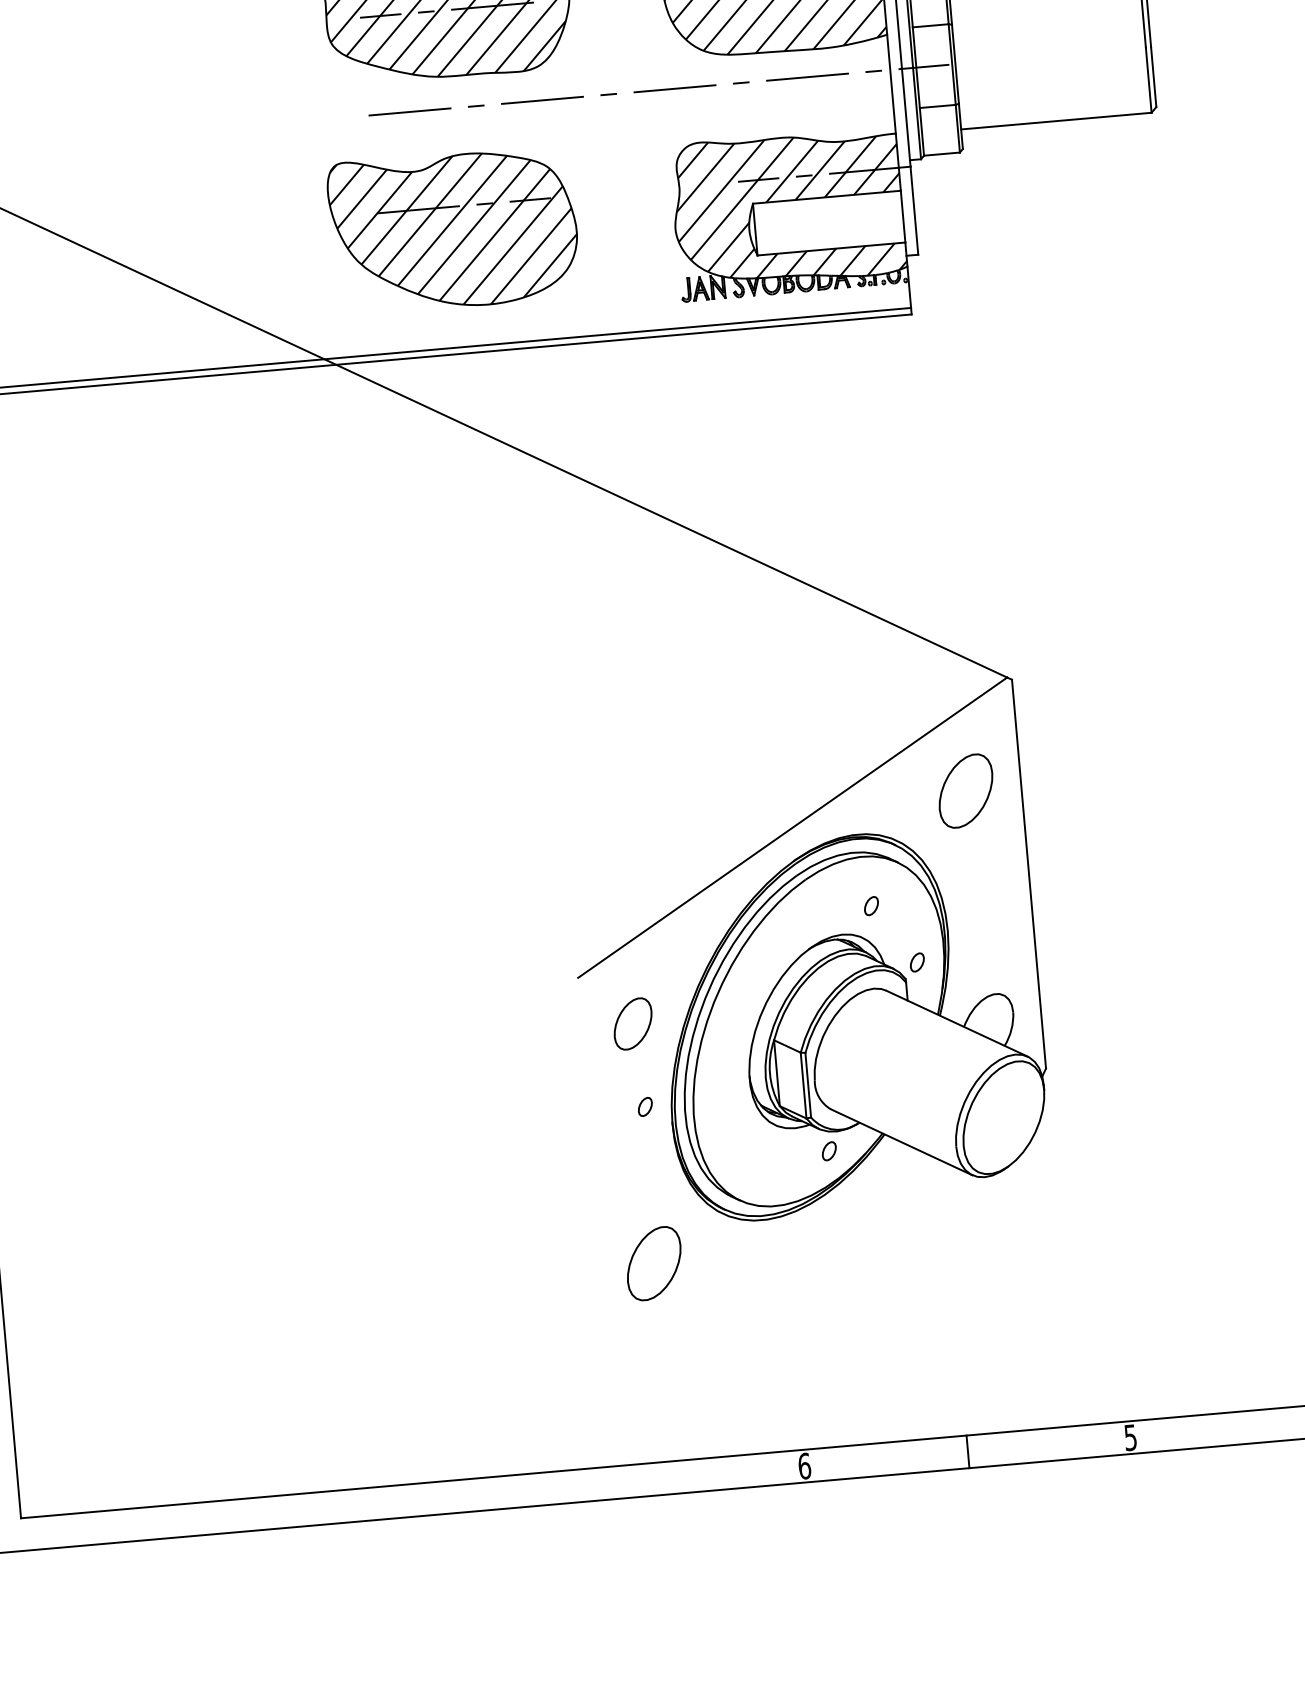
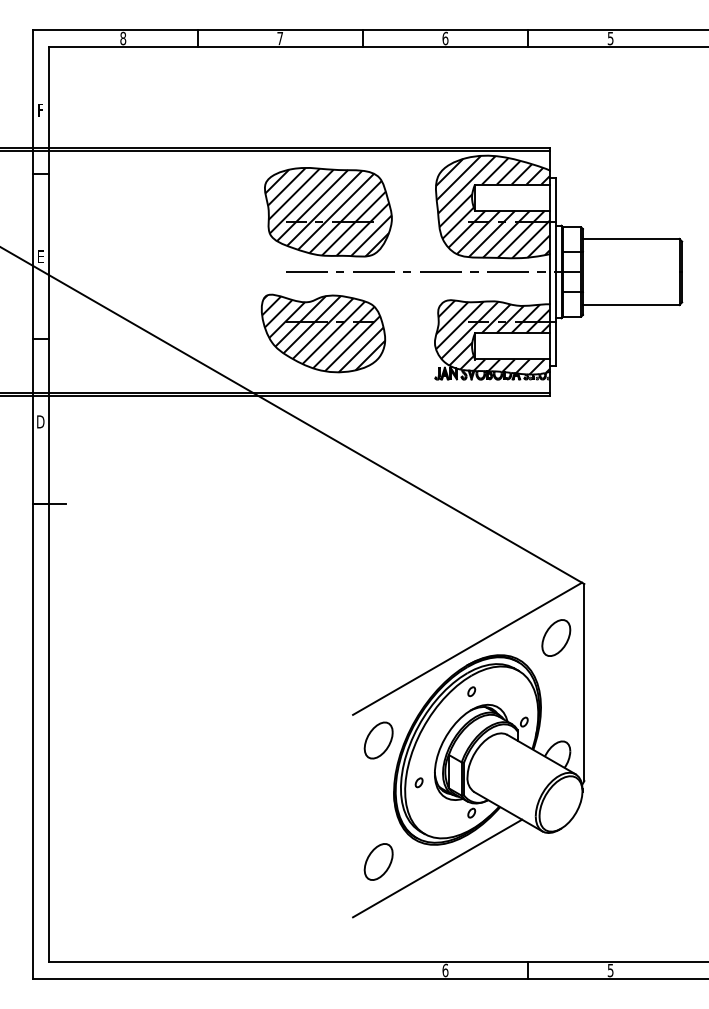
part: (871, 905) -> (471, 691), moved
part: (632, 1023) -> (378, 740), size x1.43
part: (644, 1106) -> (418, 782), moved
line: (771, 1266) -> (437, 868), added

